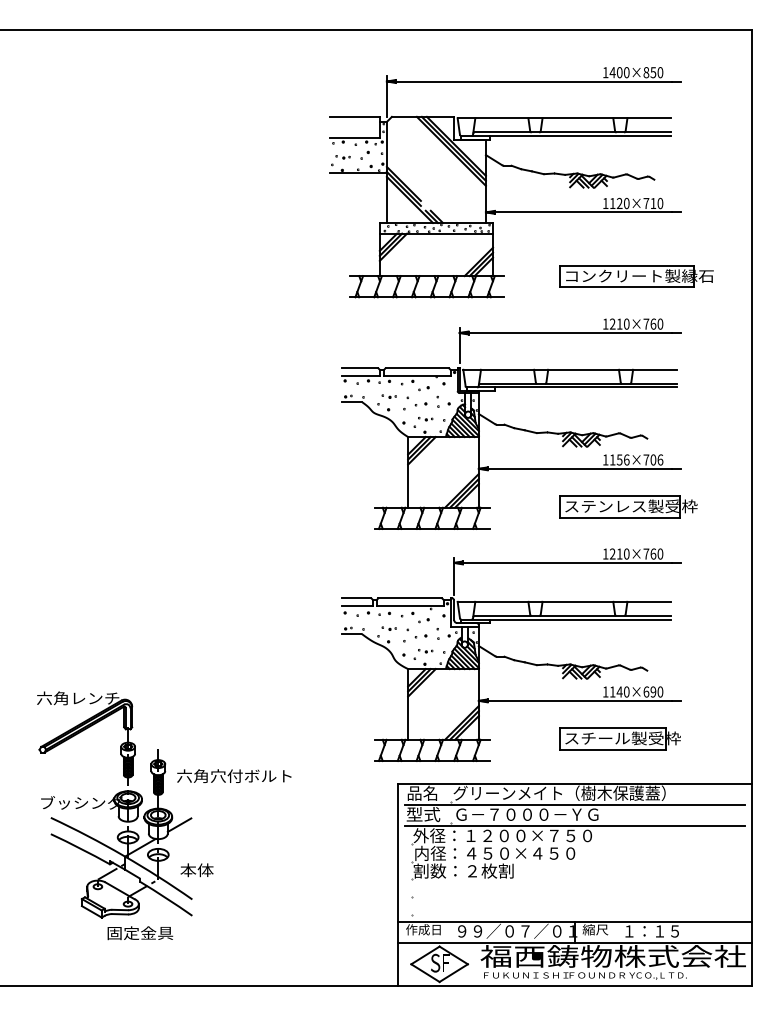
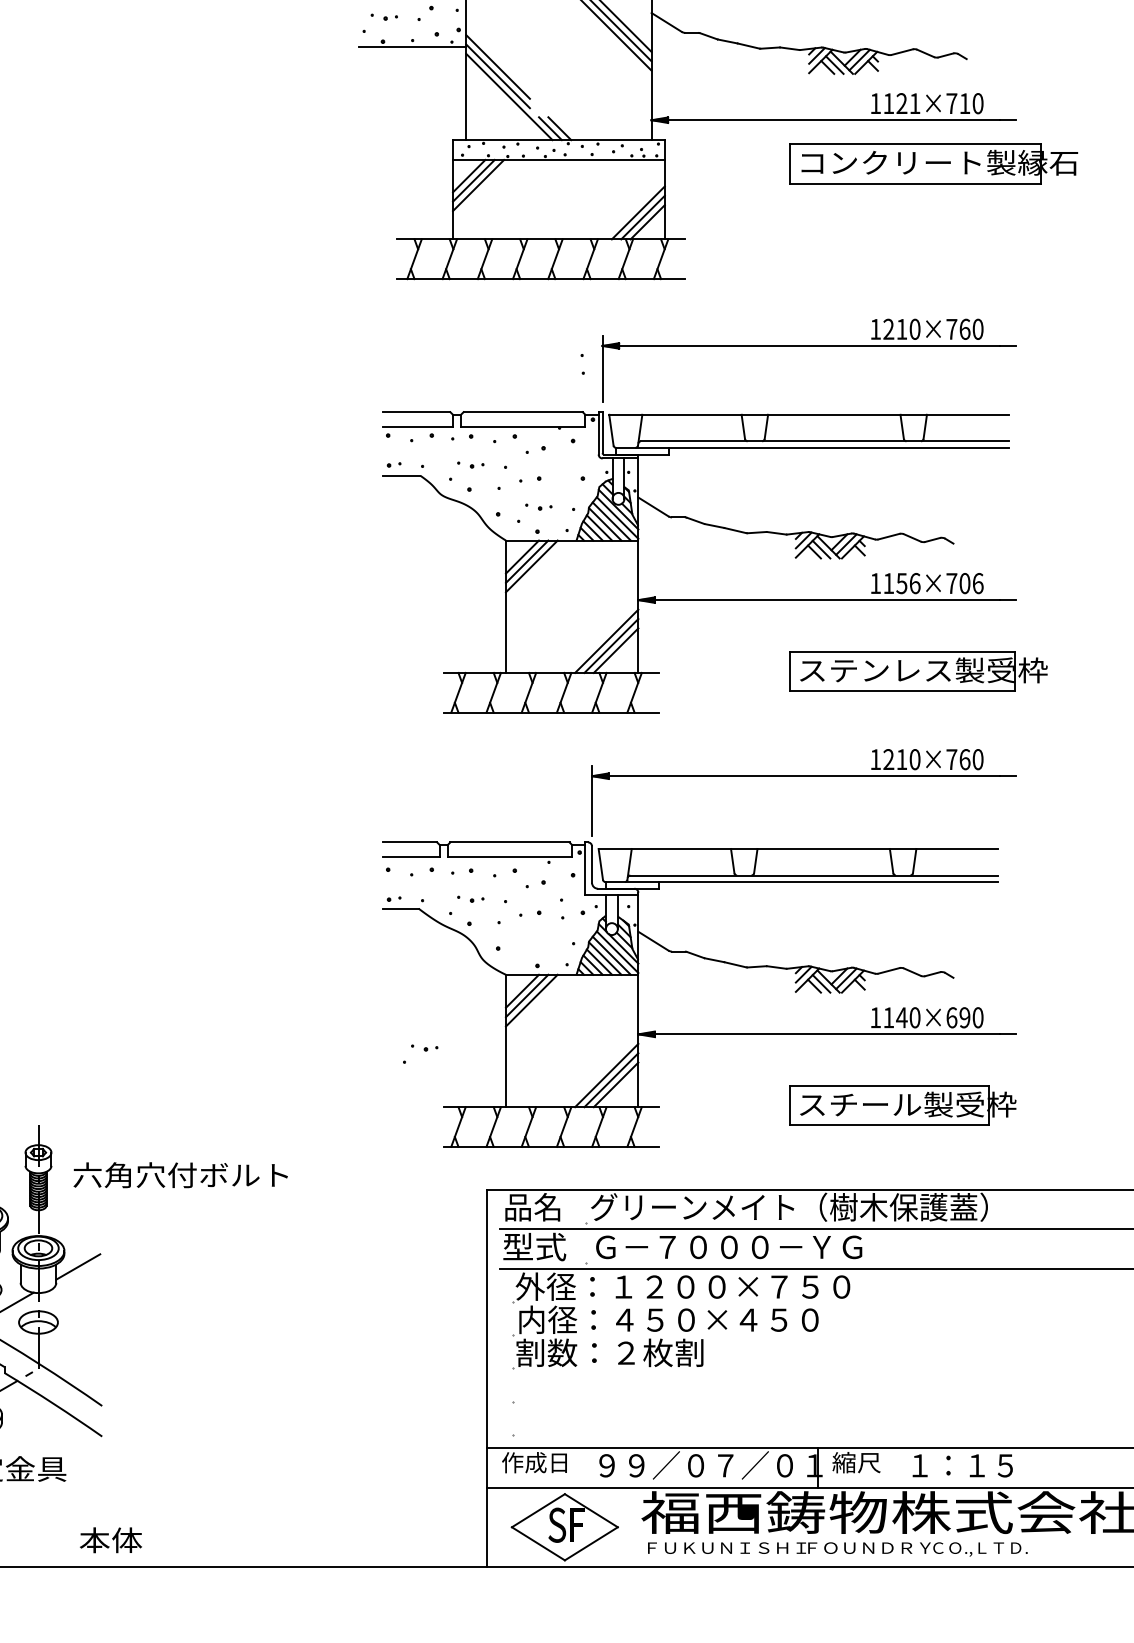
text: (626, 203) -> (914, 103), 1120×710 -> 1121×710
part: (636, 276) -> (933, 163), moved
part: (437, 401) -> (581, 363), moved
part: (423, 654) -> (420, 1054), moved
text: (196, 870) -> (109, 1540), moved

